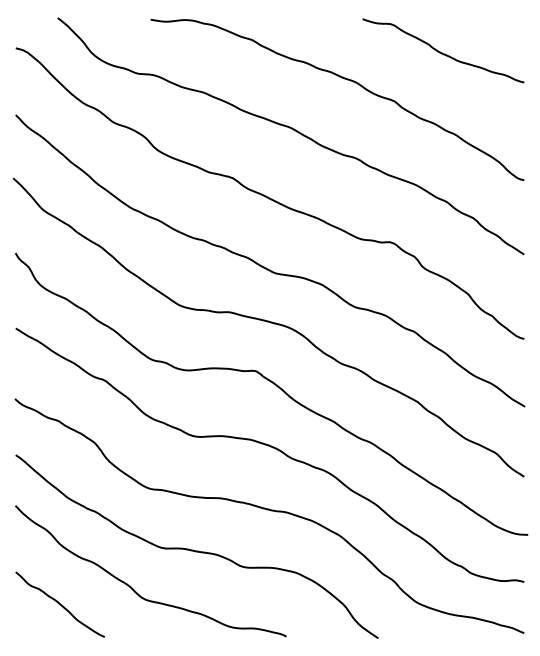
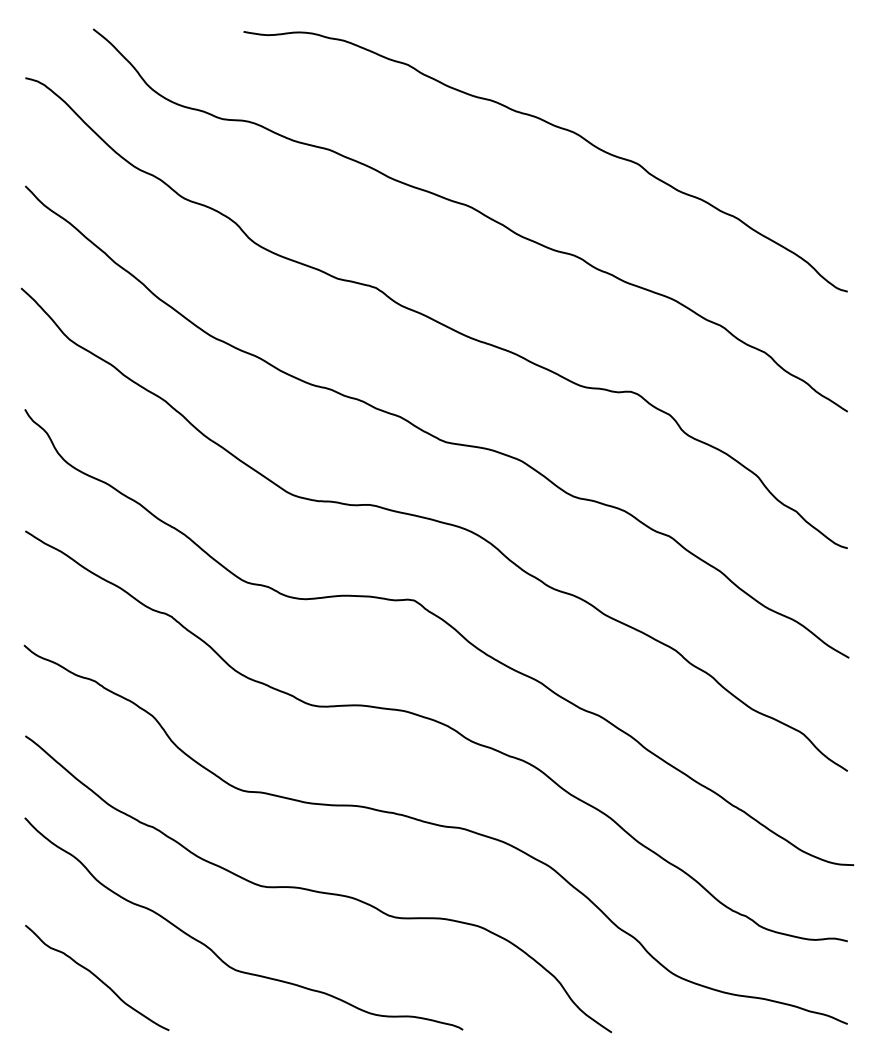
curve: (442, 52) -> (715, 84), removed

